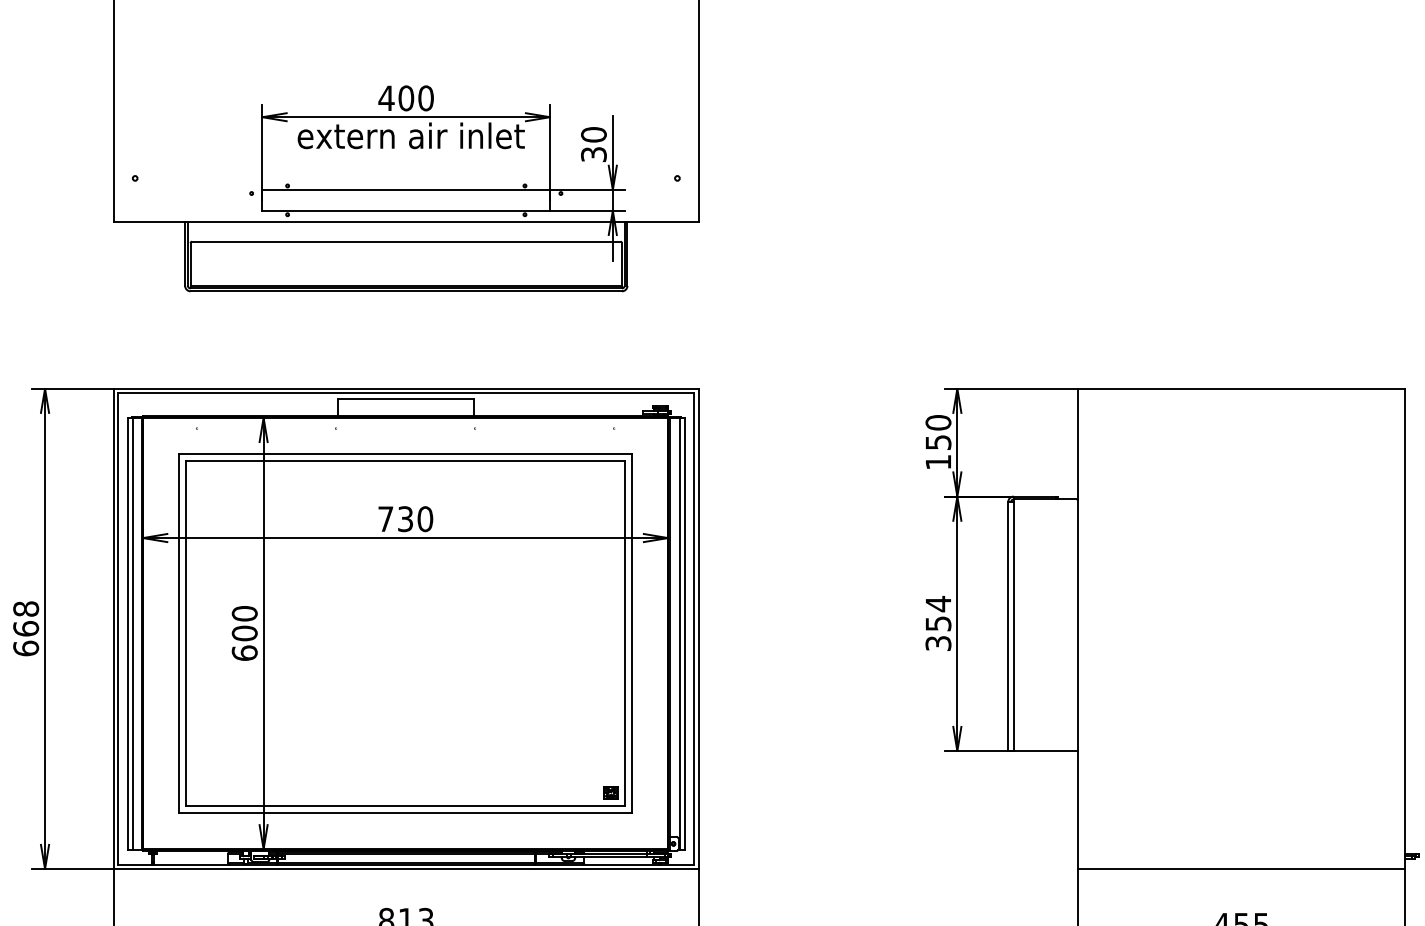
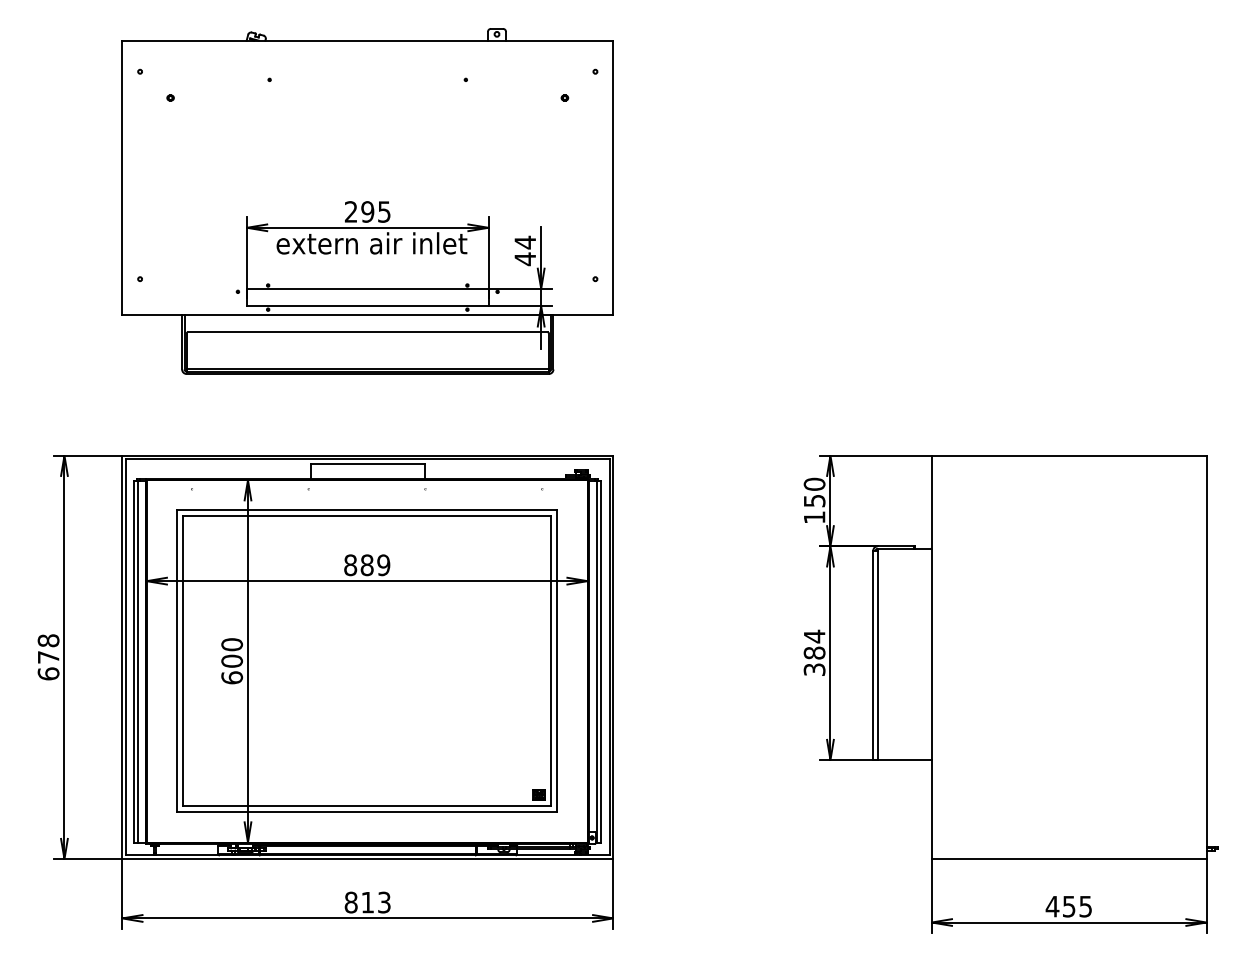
text: (405, 97) -> (367, 211), 400 -> 295
text: (594, 144) -> (525, 250), 30 -> 44
text: (405, 519) -> (367, 565), 730 -> 889
text: (938, 623) -> (814, 652), 354 -> 384
text: (26, 627) -> (48, 656), 668 -> 678

